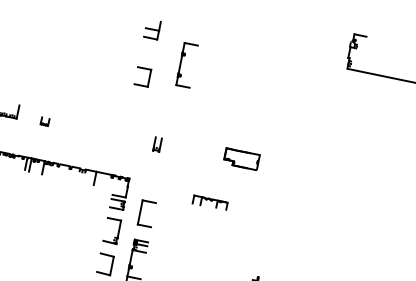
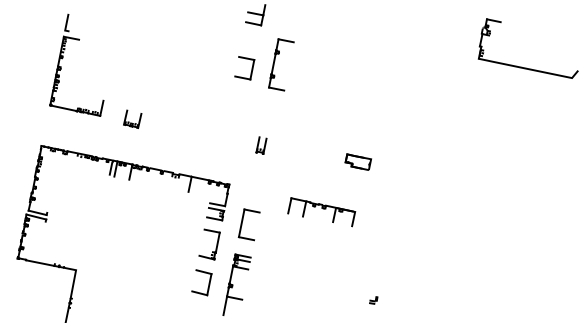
part: (181, 62) -> (275, 61), moved
part: (44, 120) -> (132, 118), size x1.67
part: (242, 158) -> (358, 161), size x0.62
part: (209, 203) -> (321, 212), size x1.67

